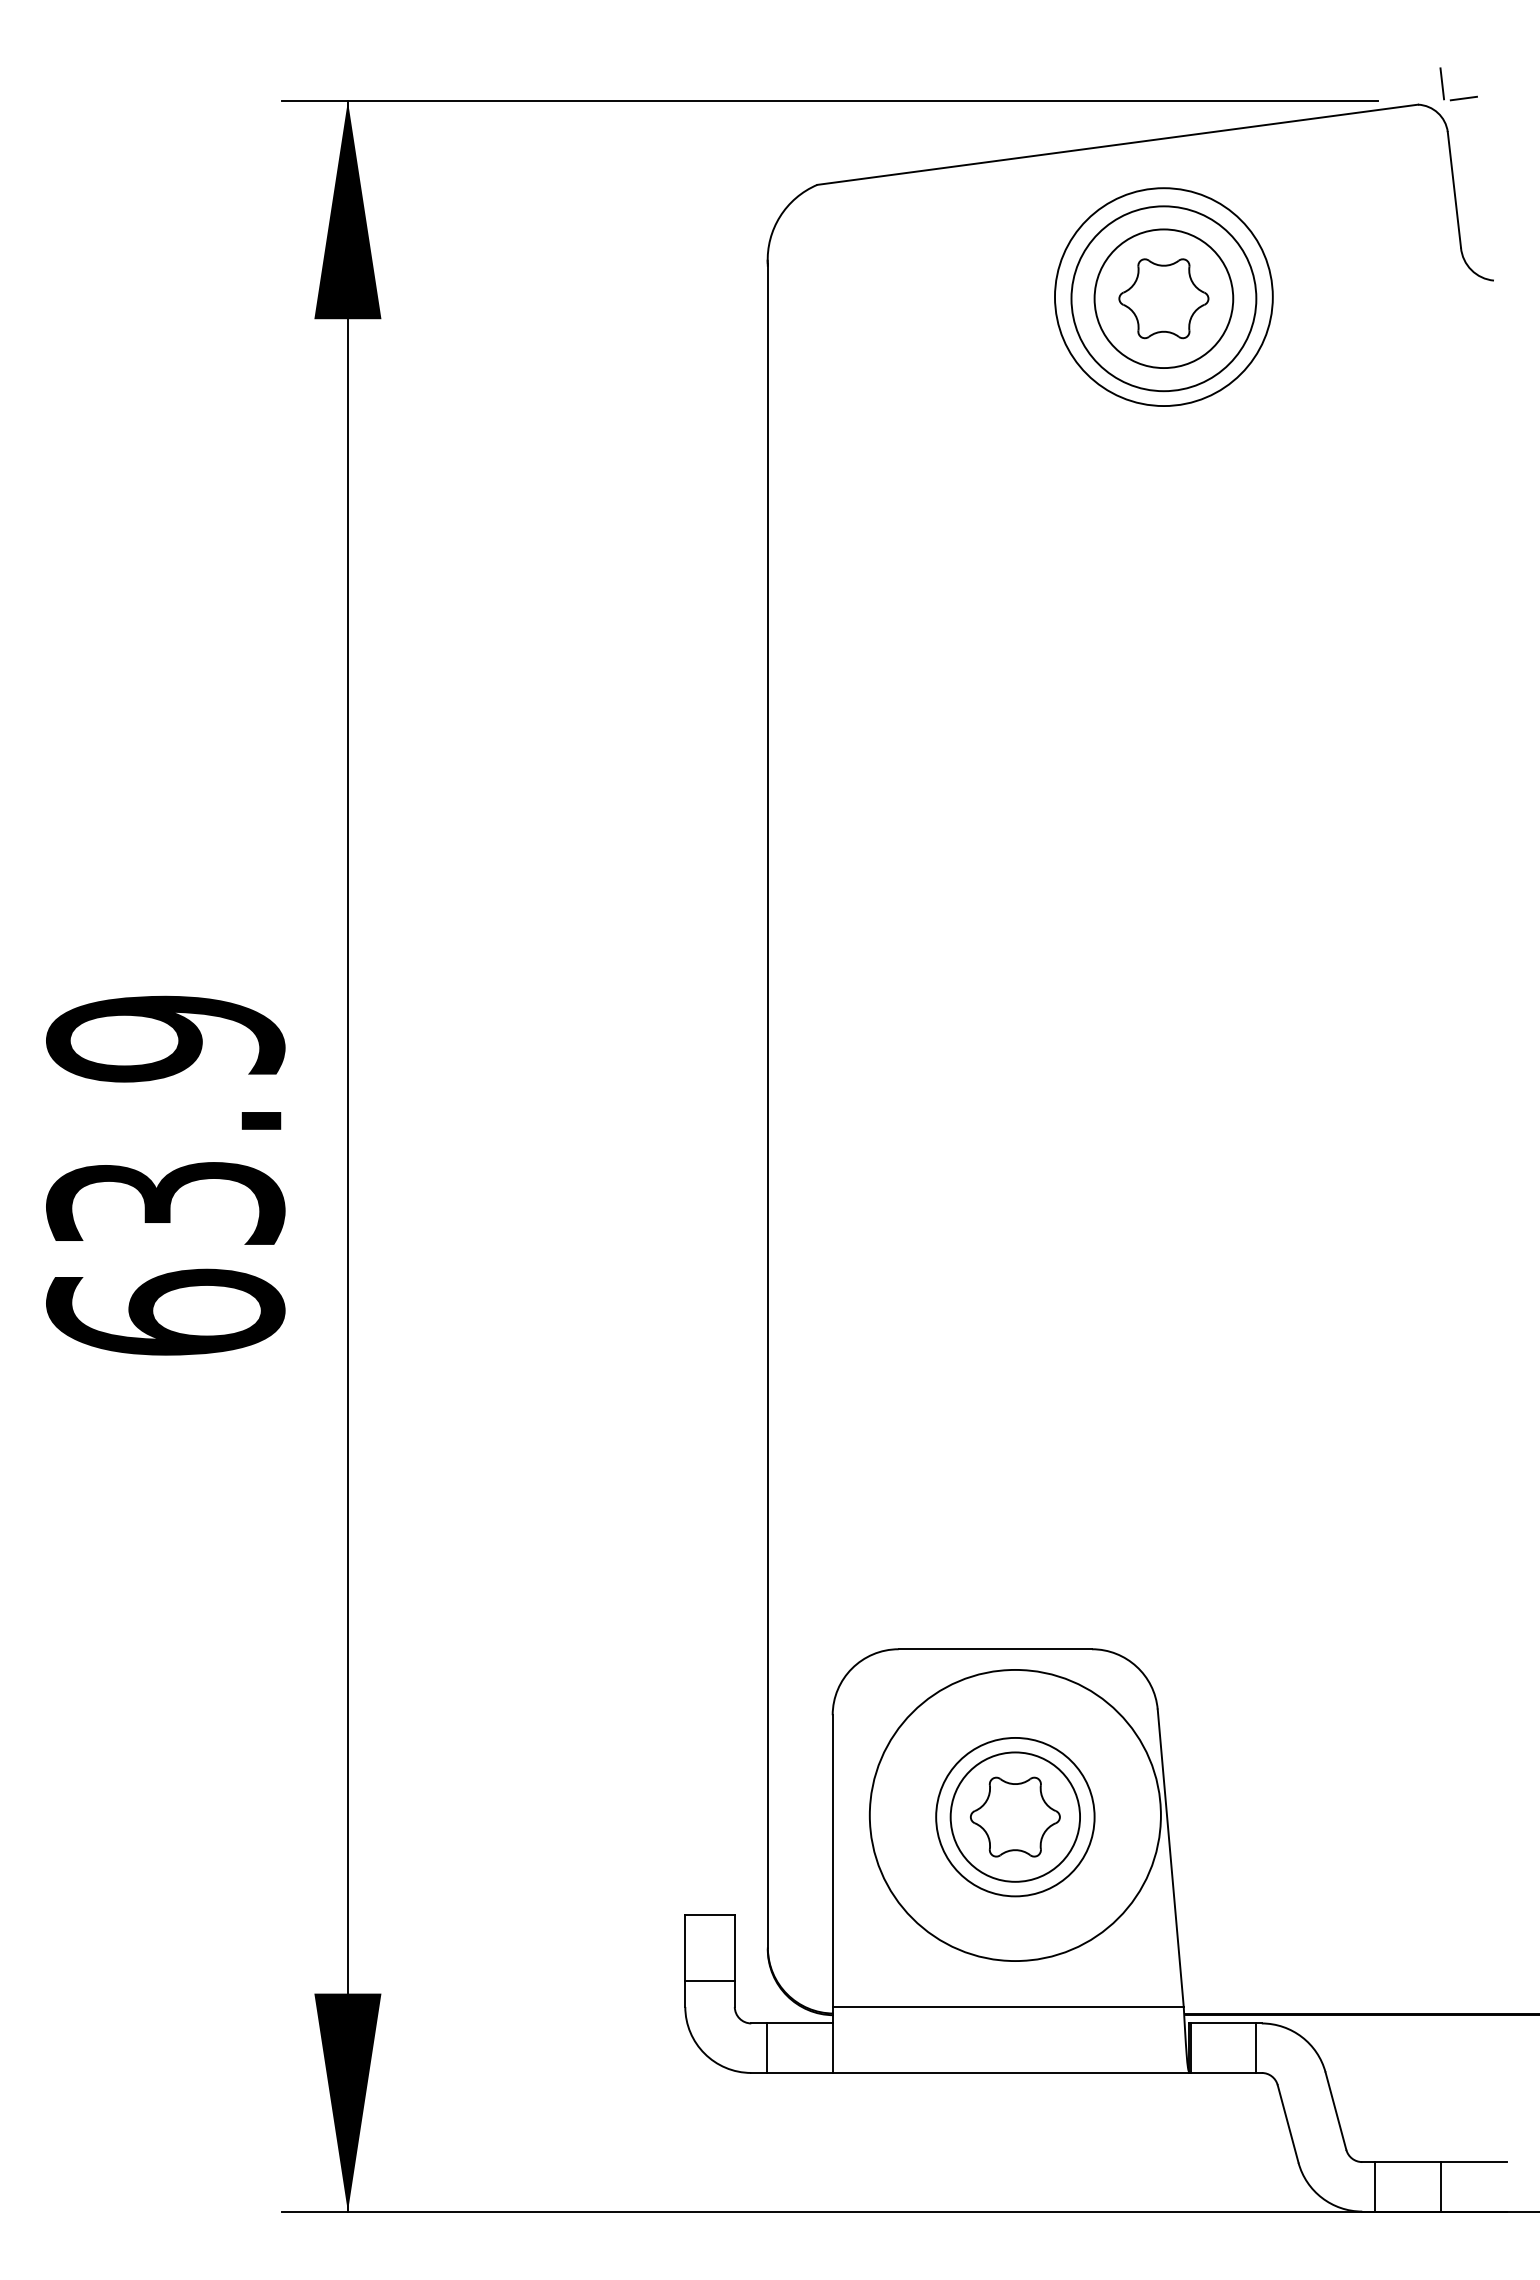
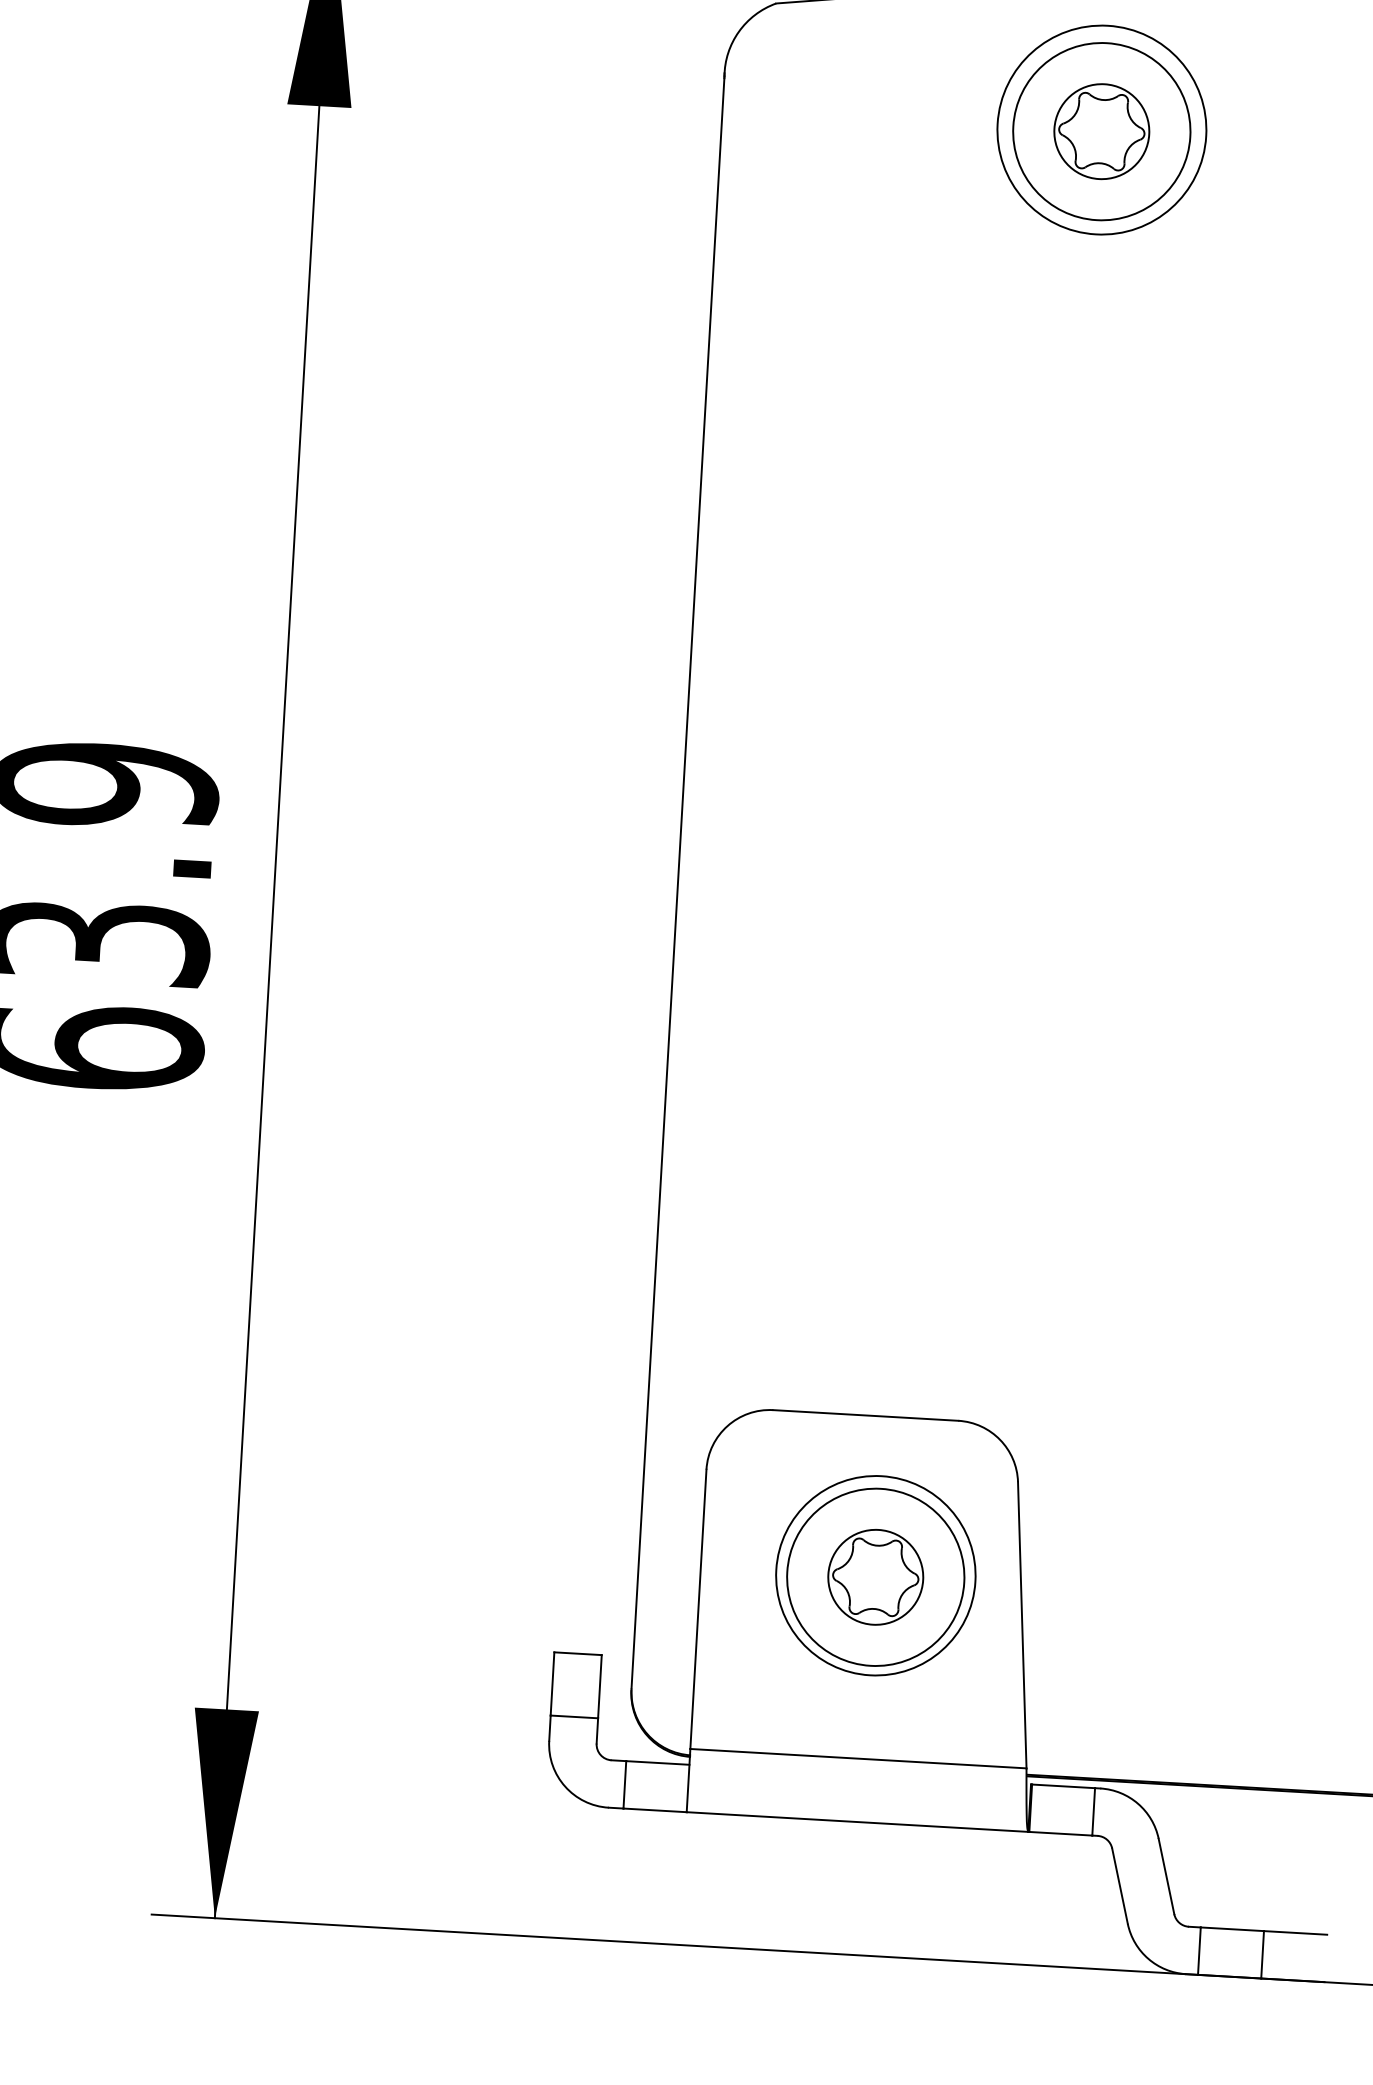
circle: (1163, 298) -> (1101, 131), size x0.71
circle: (1015, 1815) -> (875, 1575), size x0.71
circle: (1014, 1816) -> (874, 1576), size x0.62
circle: (1014, 1816) -> (874, 1576), size x1.43

